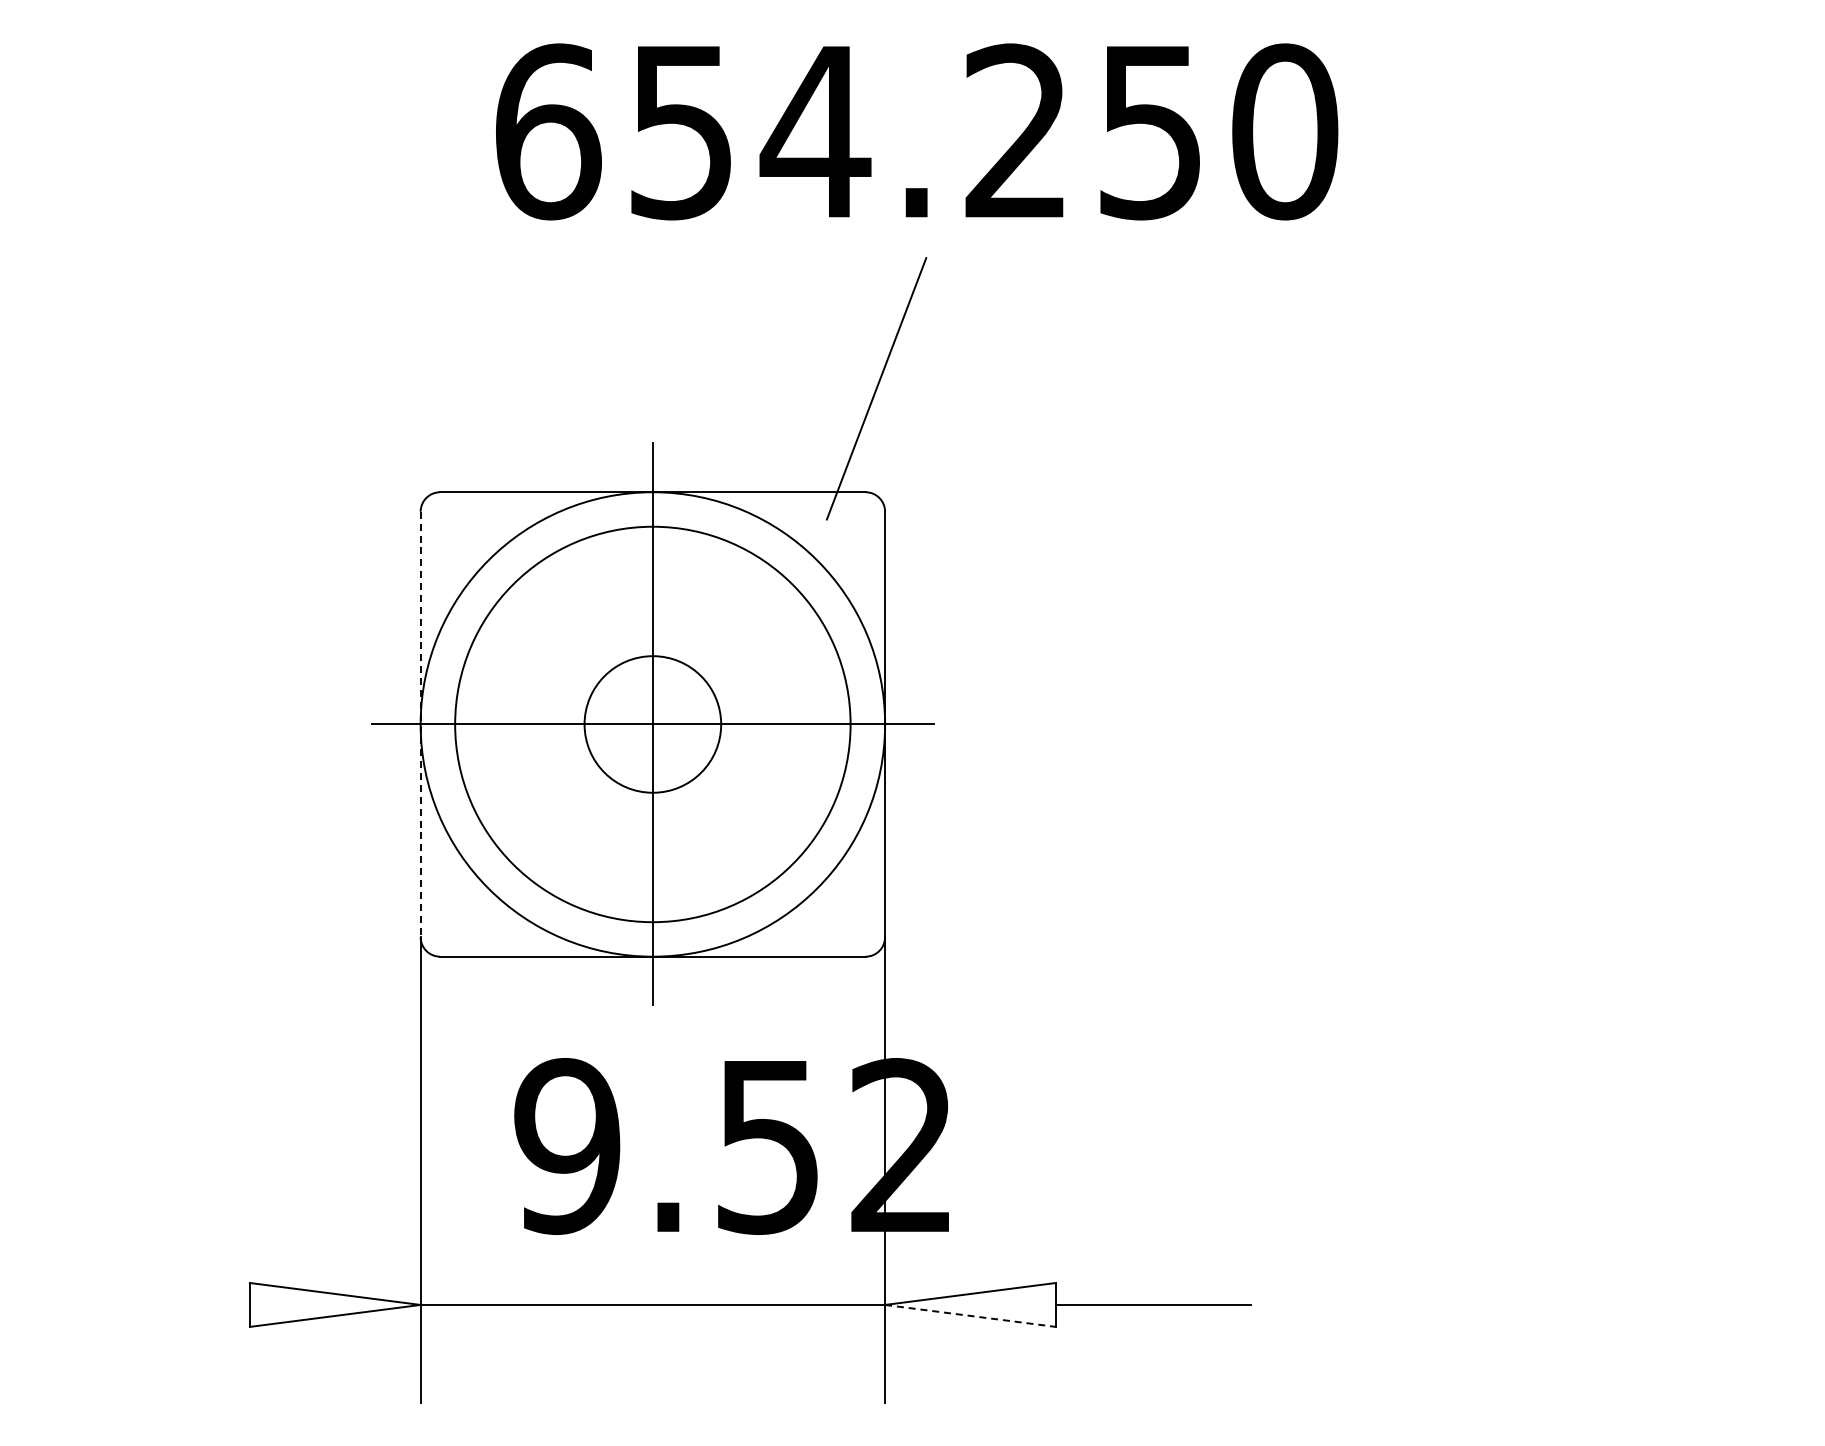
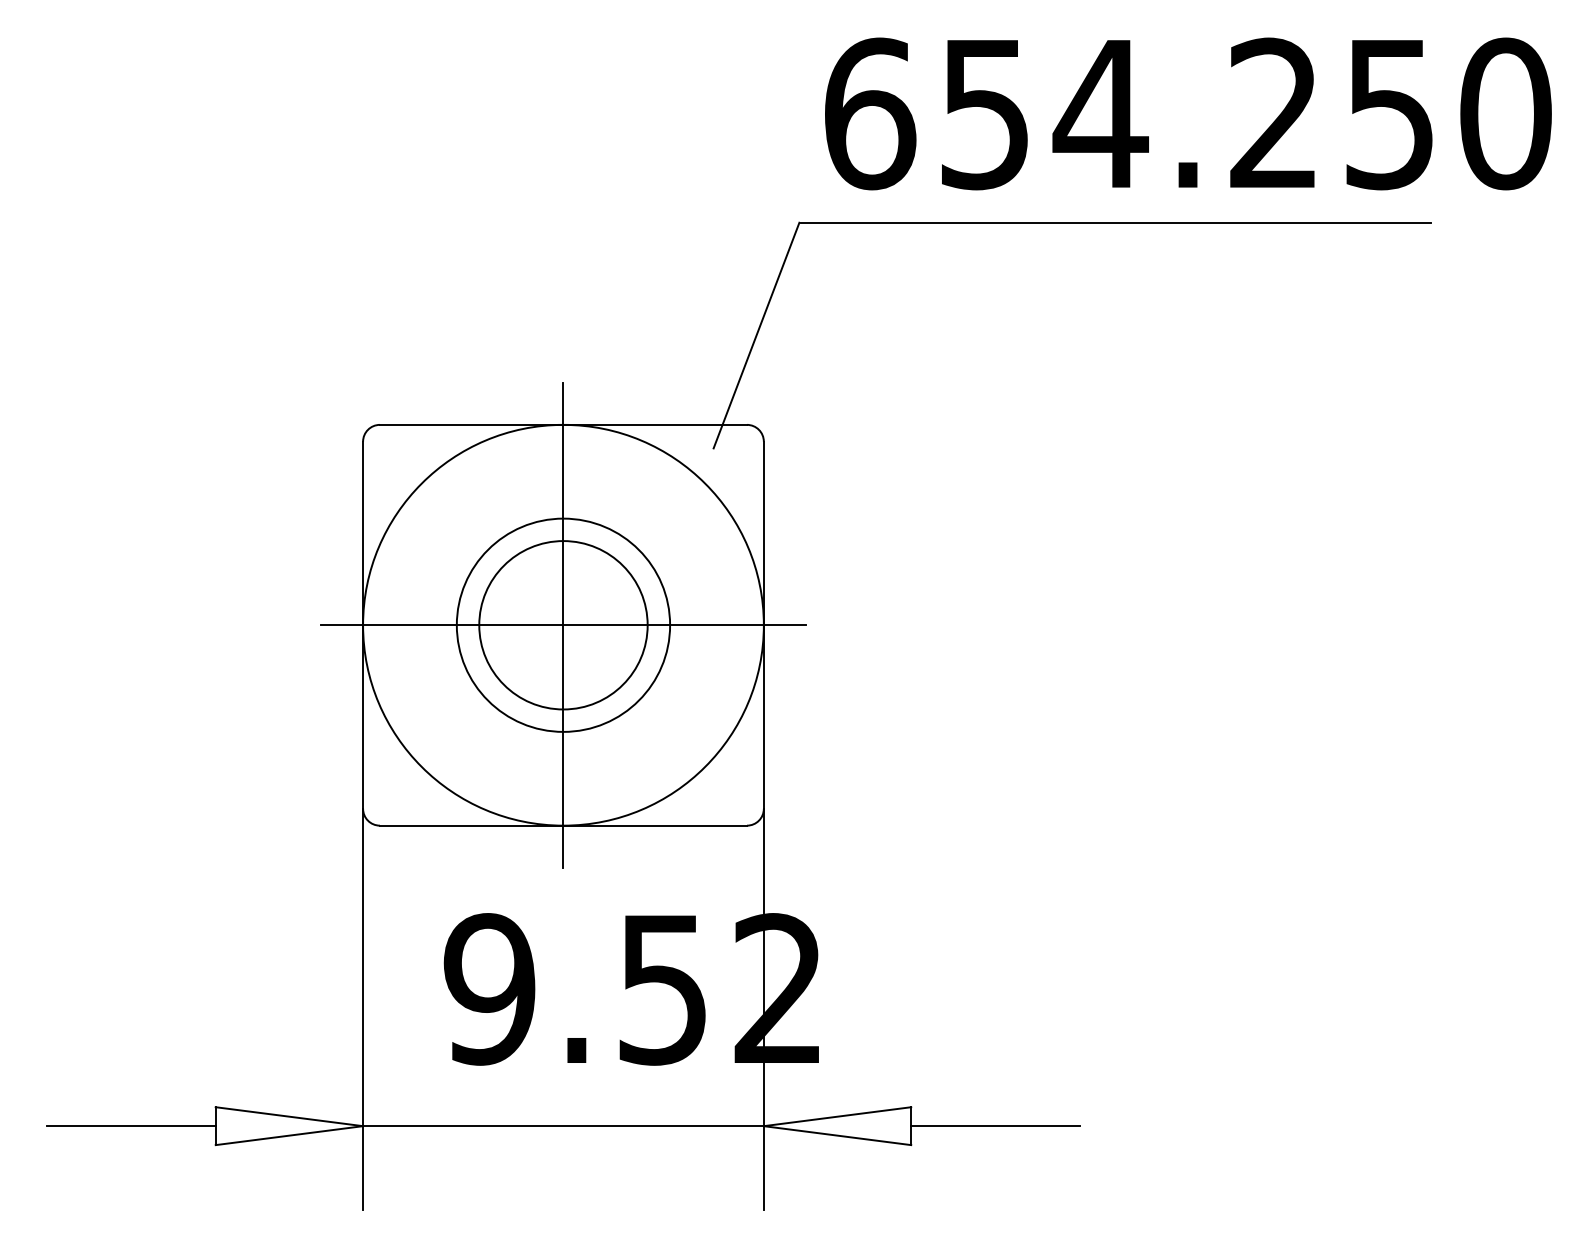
text: (917, 131) -> (1188, 113), moved
line: (1293, 258) -> (1116, 223), added
line: (420, 724) -> (362, 625), dashed -> solid
circle: (652, 724) -> (563, 625), size x0.62
circle: (652, 724) -> (563, 625), size x1.43
line: (151, 1304) -> (130, 1125), added
line: (970, 1315) -> (837, 1135), dashed -> solid

